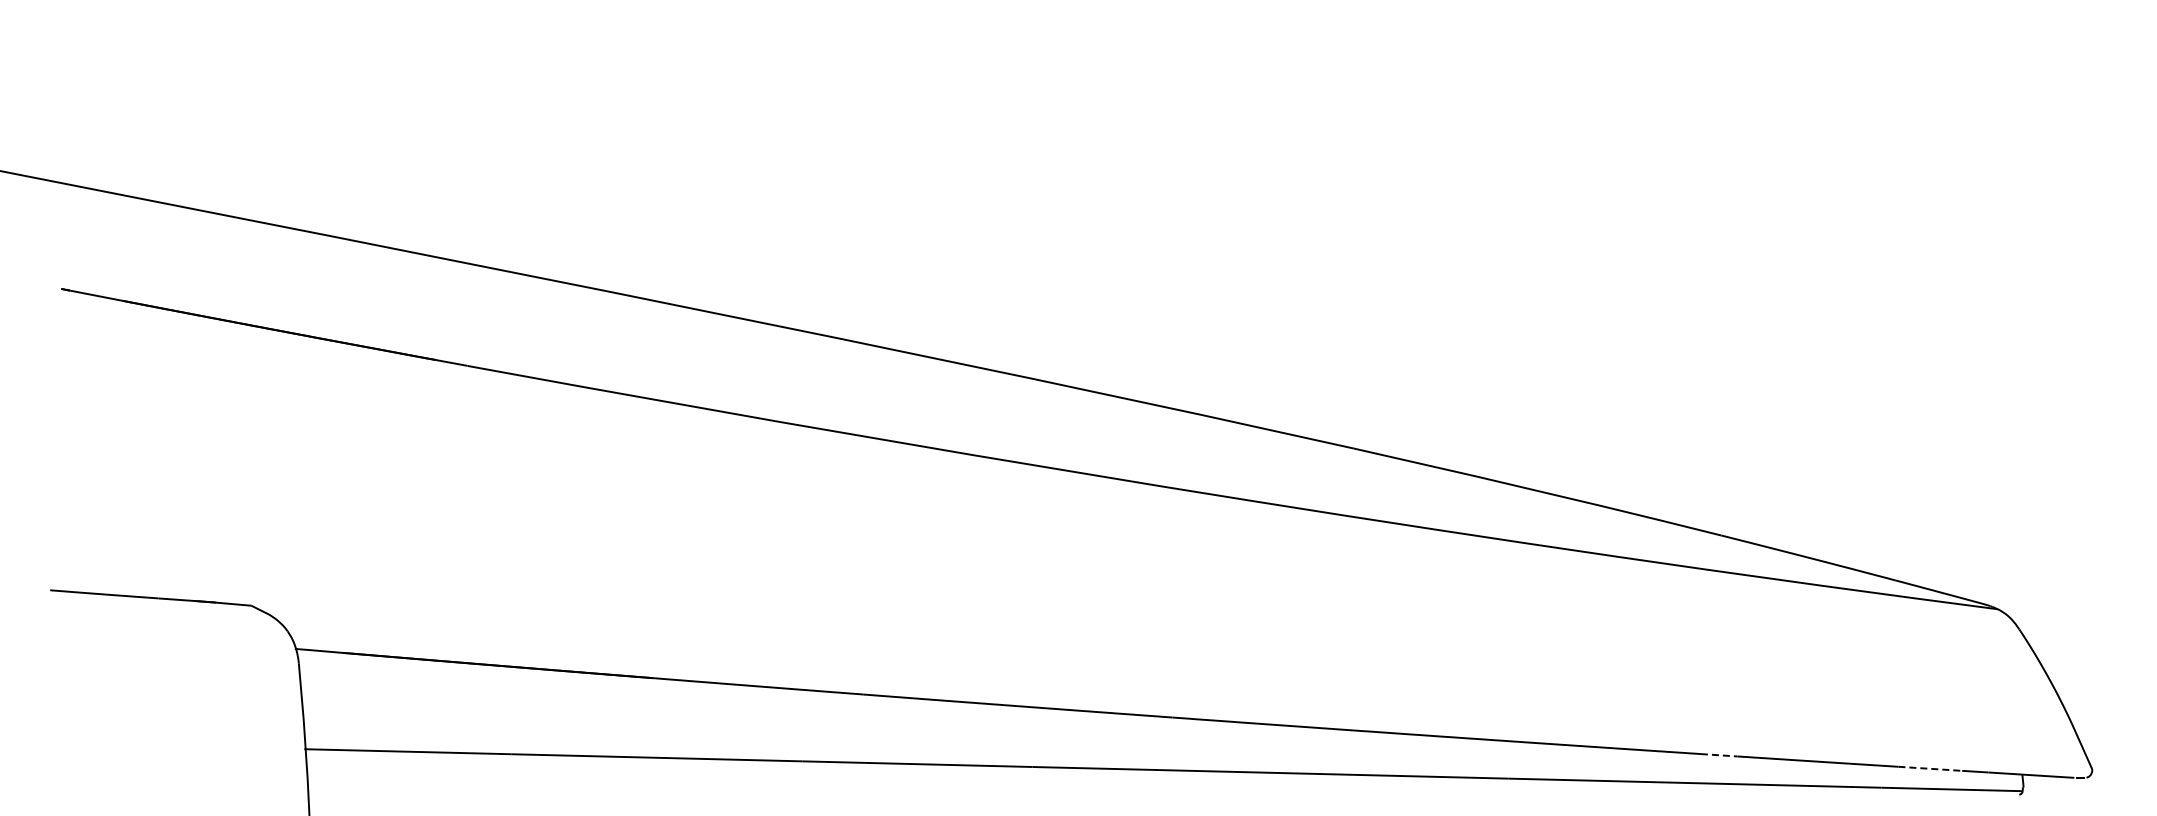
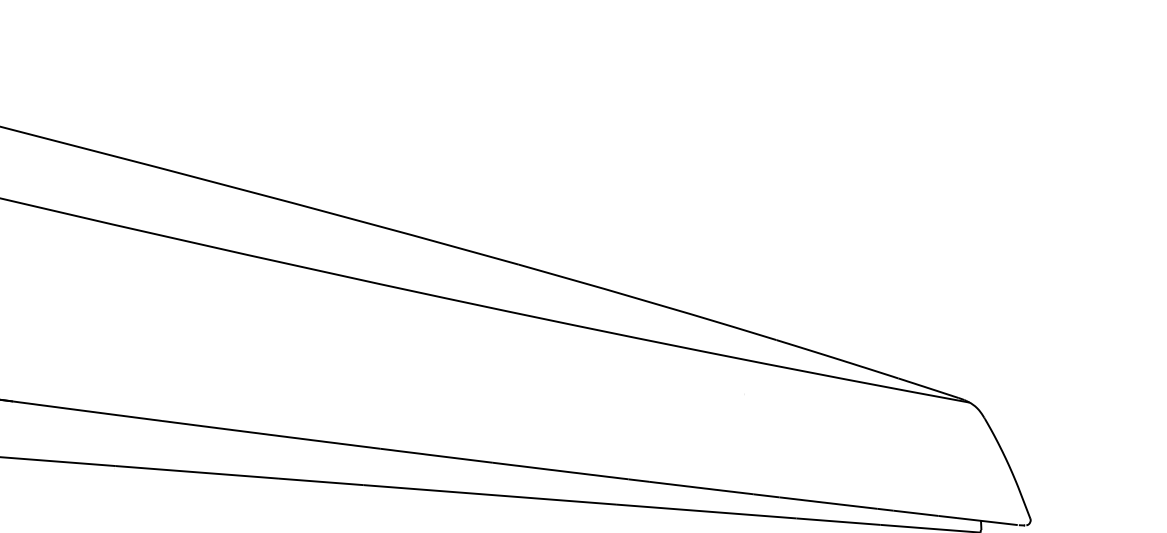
line: (1719, 755) -> (766, 496), dashed -> solid
line: (1930, 768) -> (916, 513), dashed -> solid

